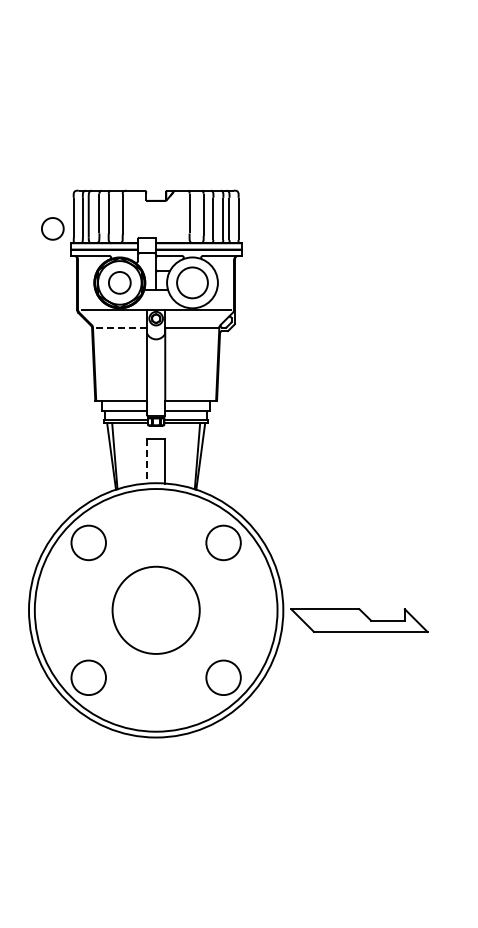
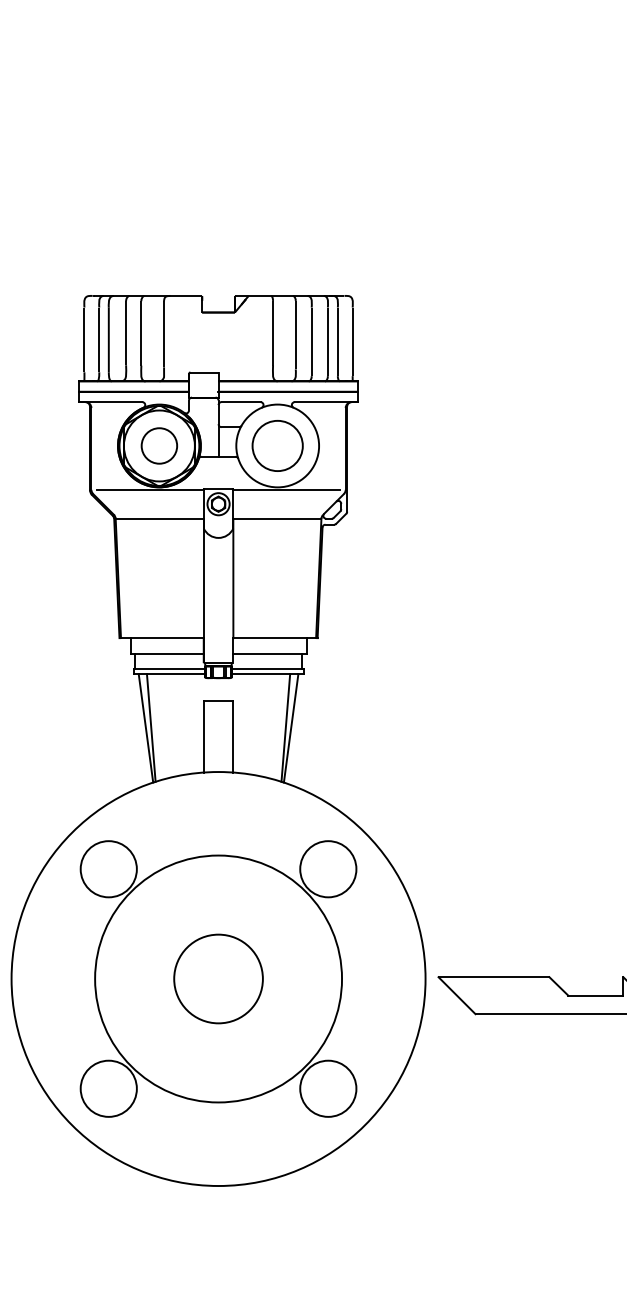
circle: (52, 228) -> (49, 357), removed
line: (119, 327) -> (158, 518), dashed -> solid
line: (147, 462) -> (204, 738), dashed -> solid
circle: (155, 610) -> (217, 979), size x0.62
circle: (156, 610) -> (219, 979), size x0.62

